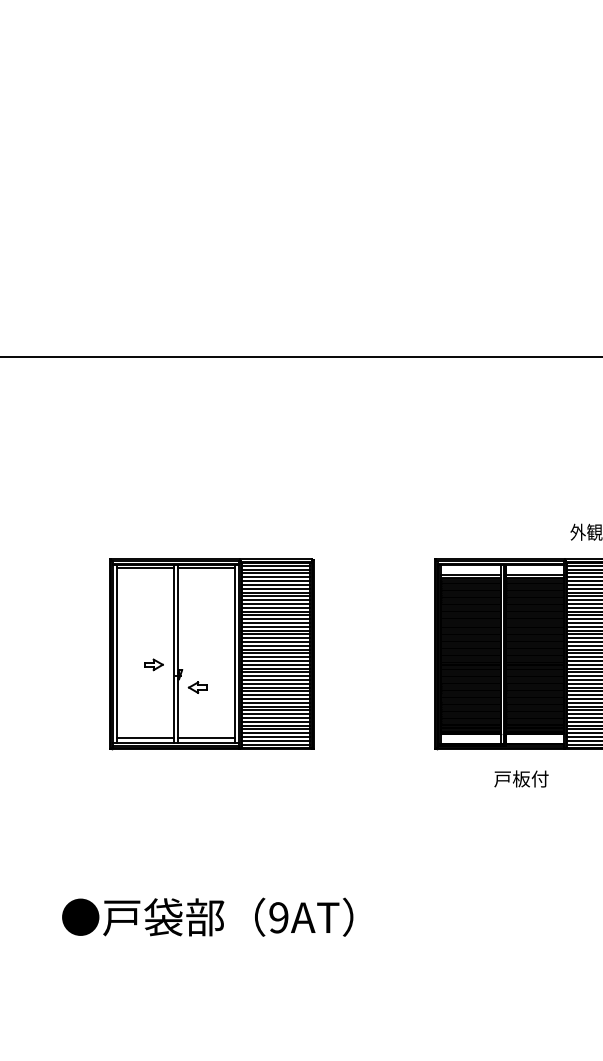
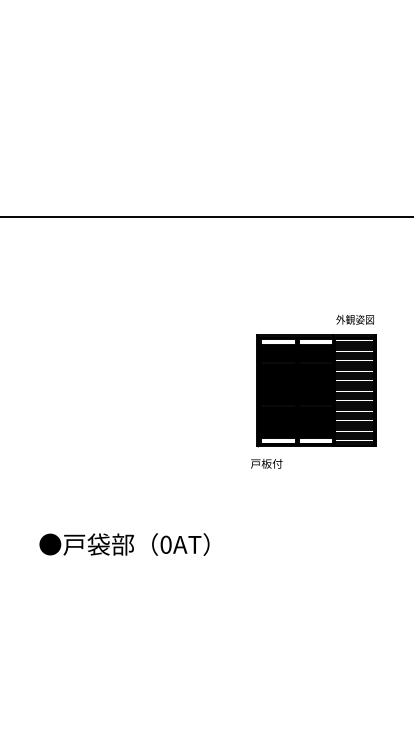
part: (211, 653) -> (126, 390), removed
text: (521, 778) -> (266, 463), moved
text: (277, 917) -> (165, 544), 9AT -> 0AT

